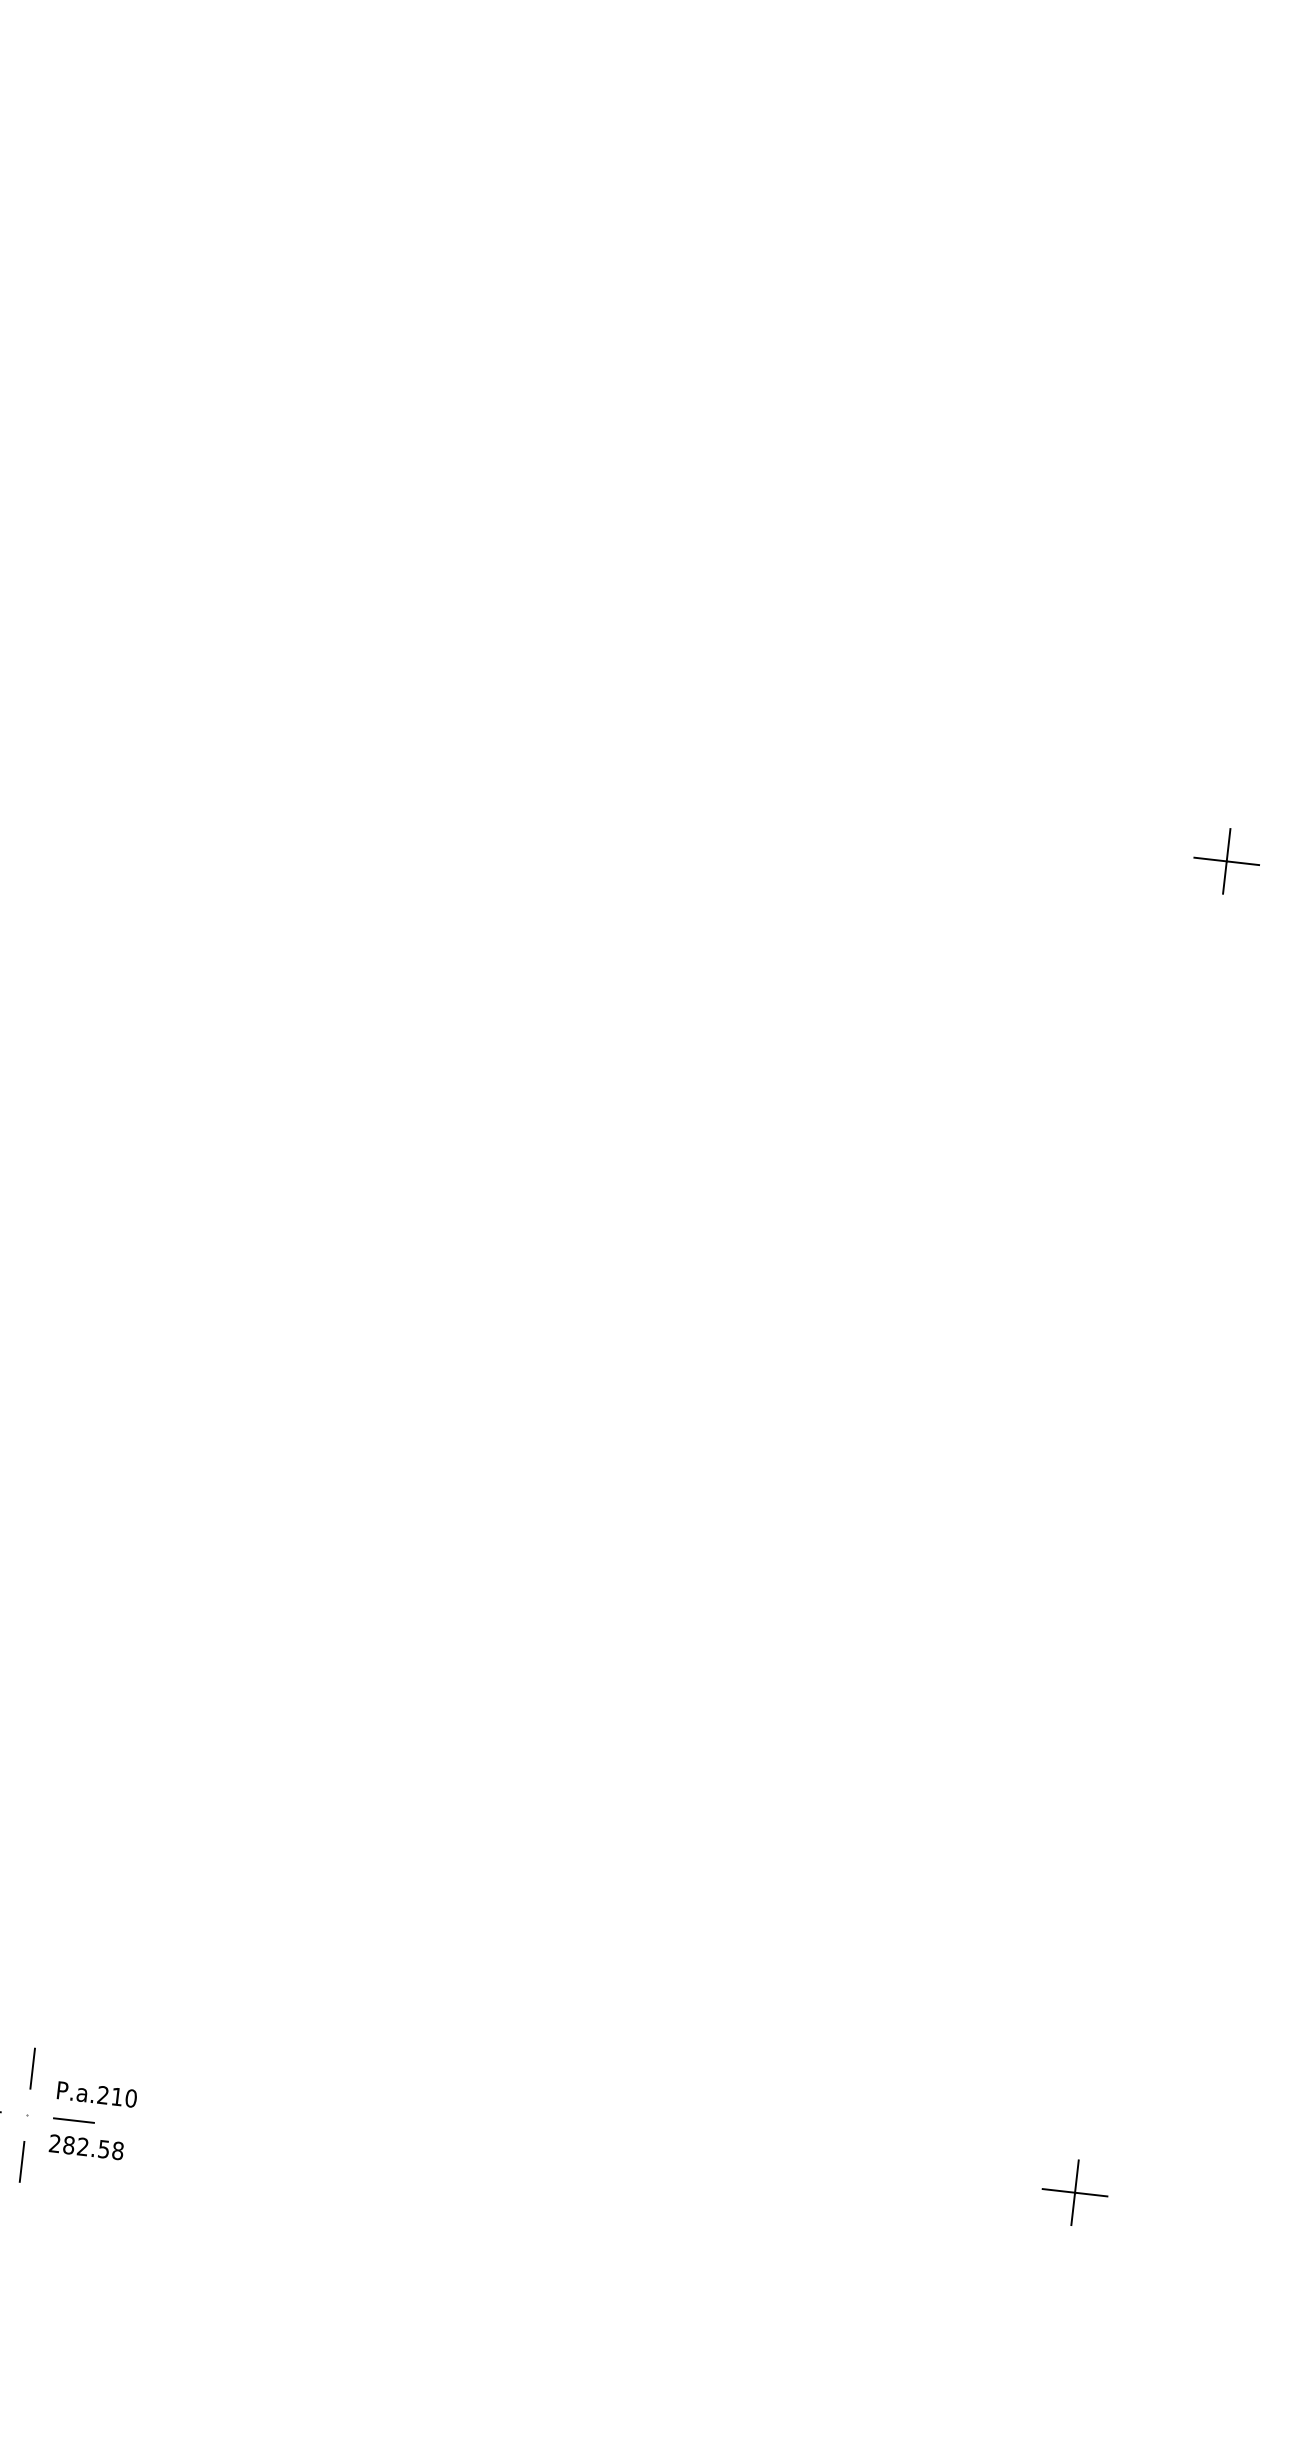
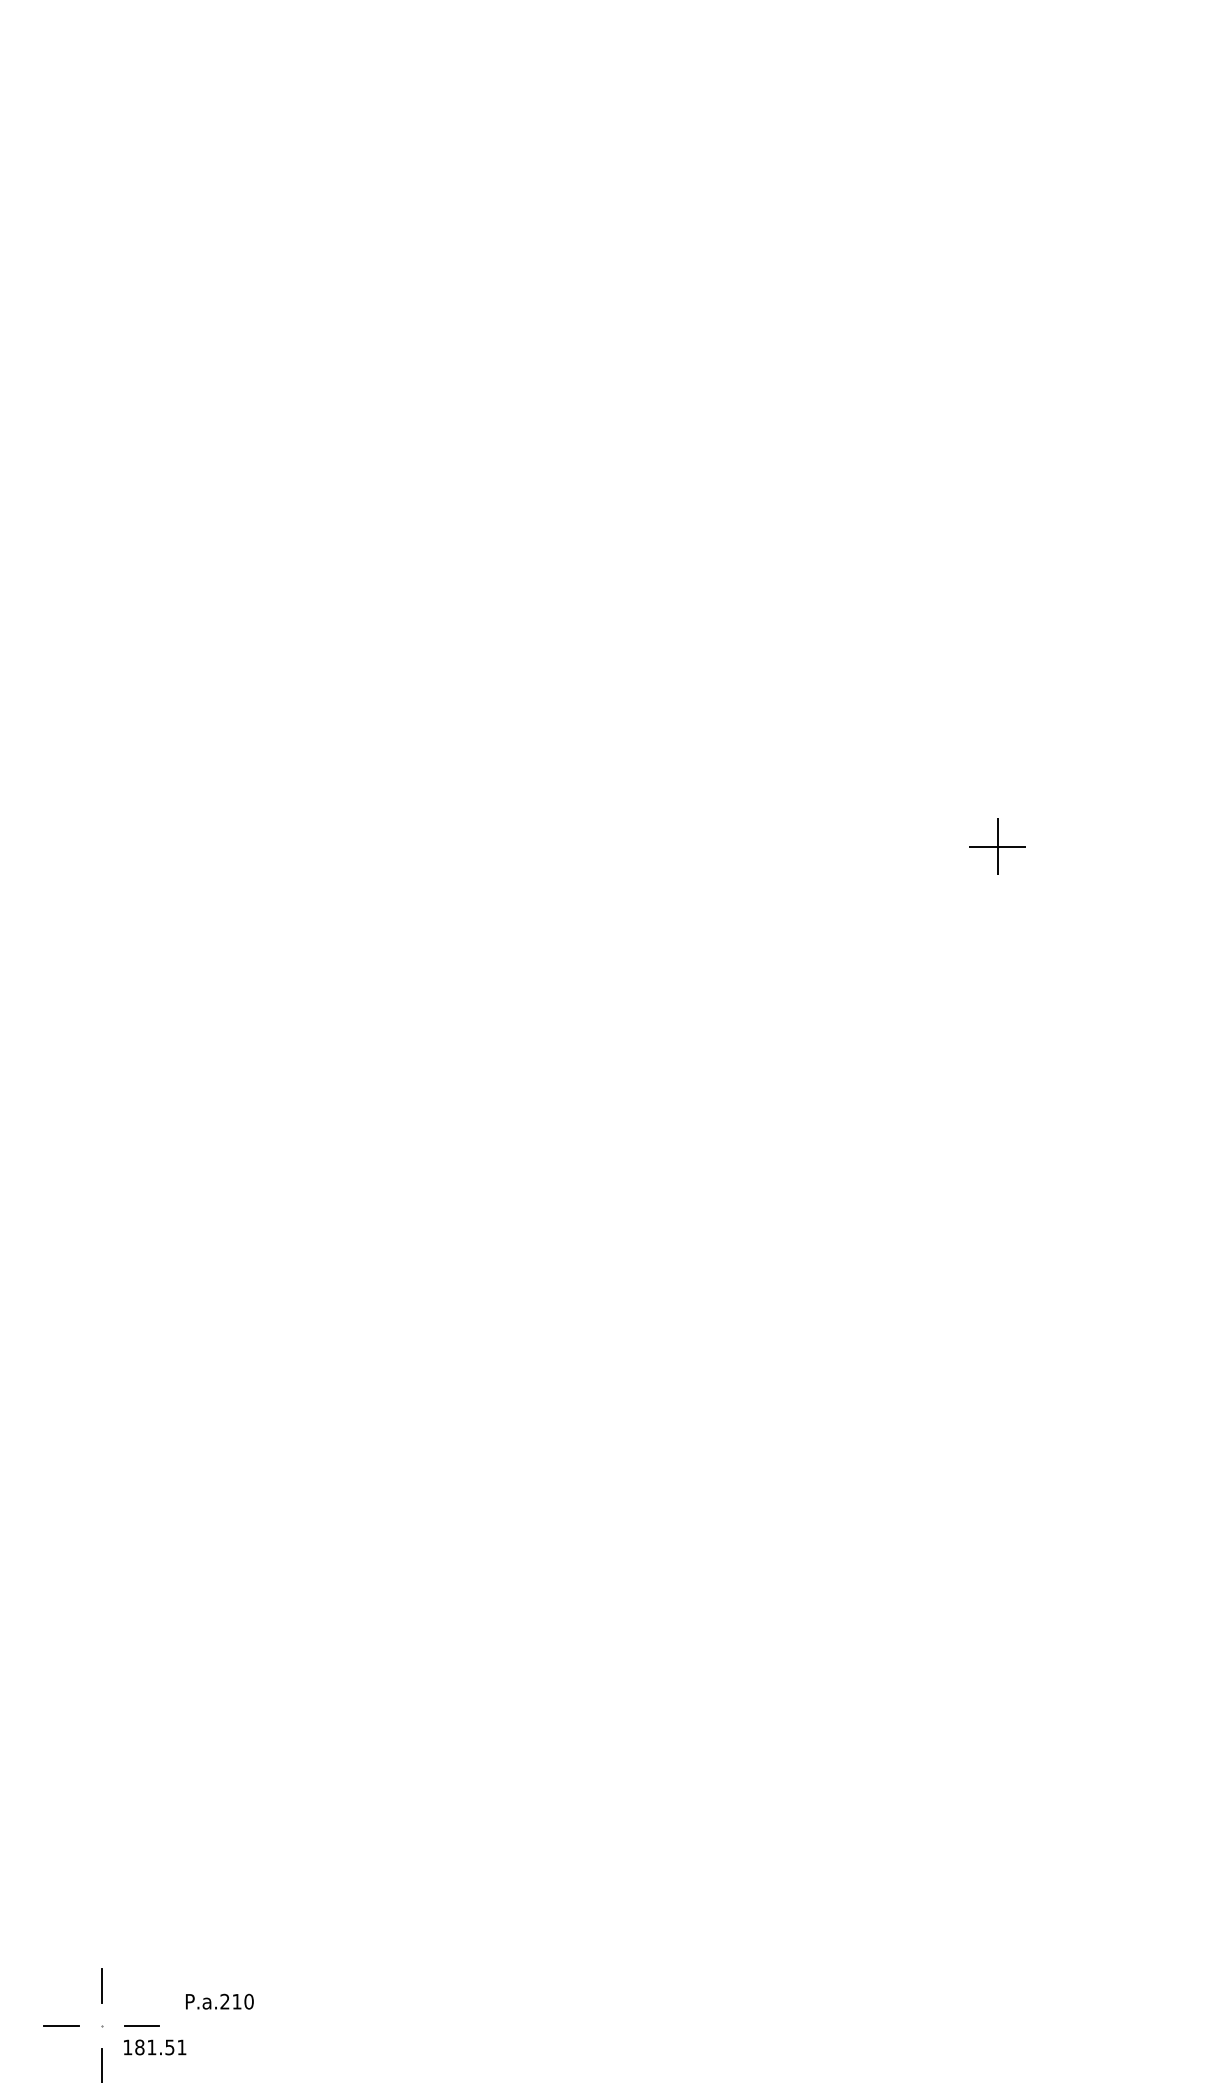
text: (96, 2094) -> (219, 2001), moved
text: (86, 2147) -> (154, 2047), 282.58 -> 181.51
part: (1074, 2192) -> (997, 1990), removed

